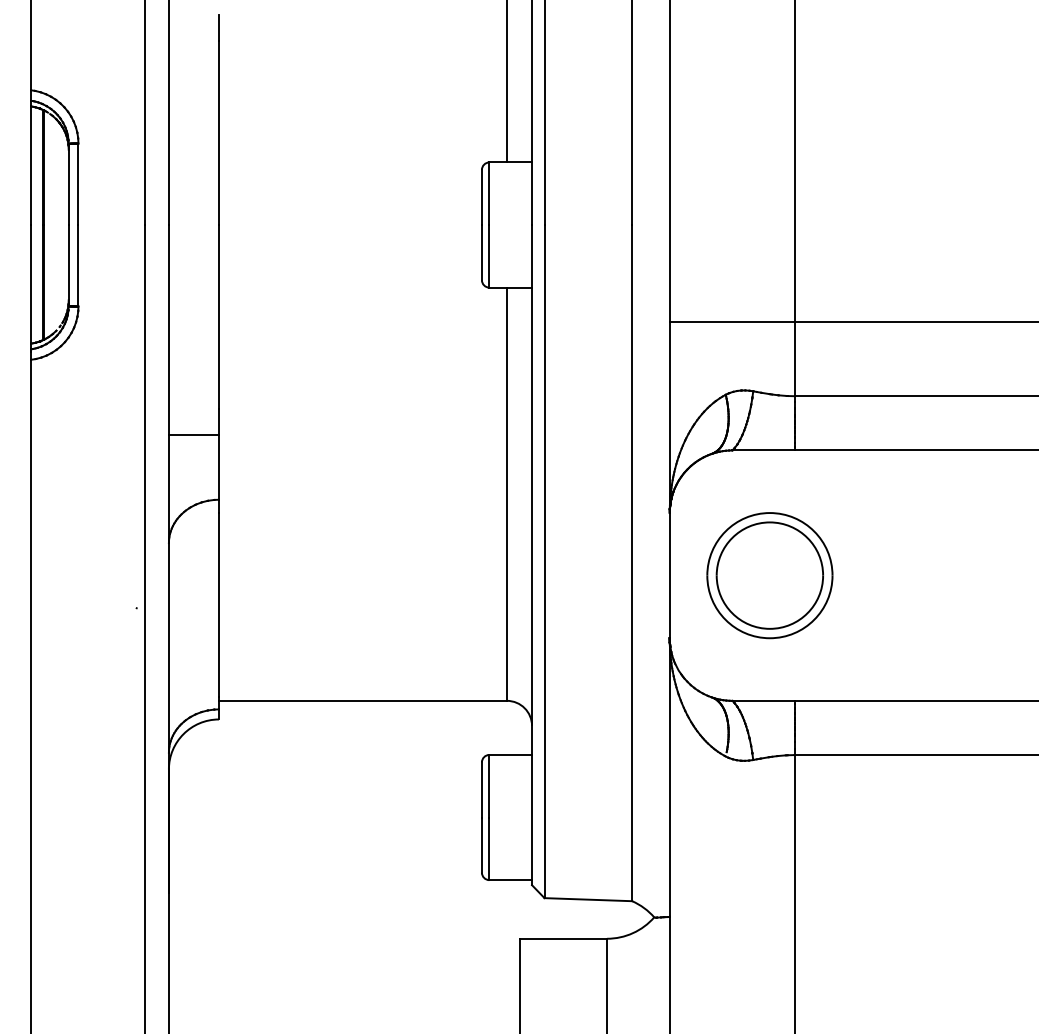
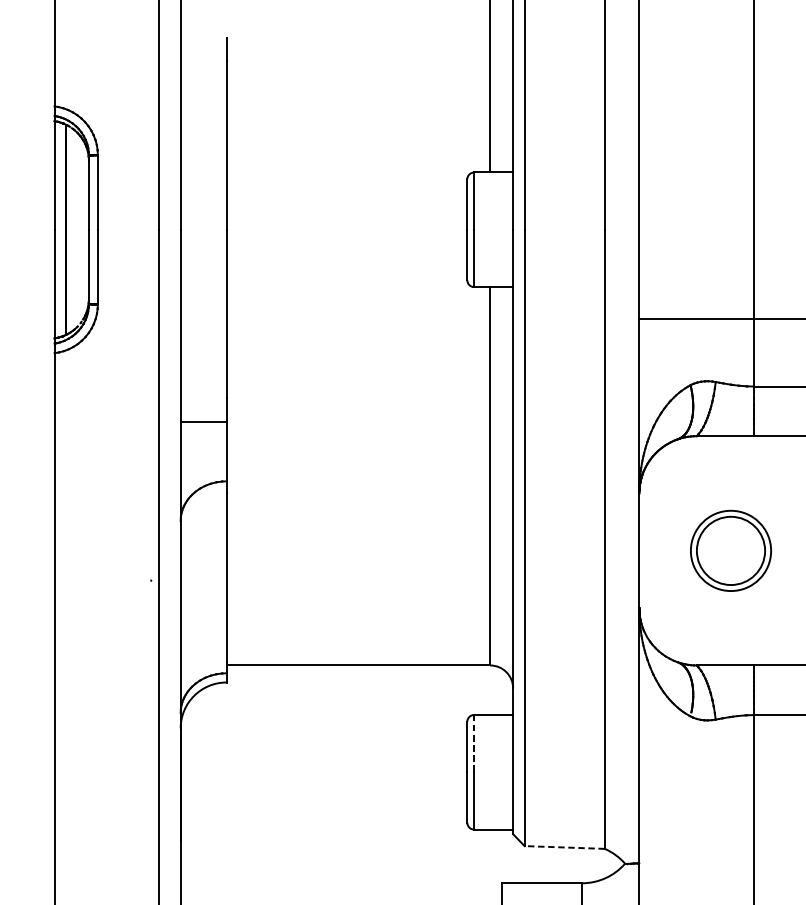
part: (769, 575) -> (730, 550), size x0.7
line: (489, 786) -> (474, 743), solid -> dashed
line: (588, 899) -> (564, 847), solid -> dashed

